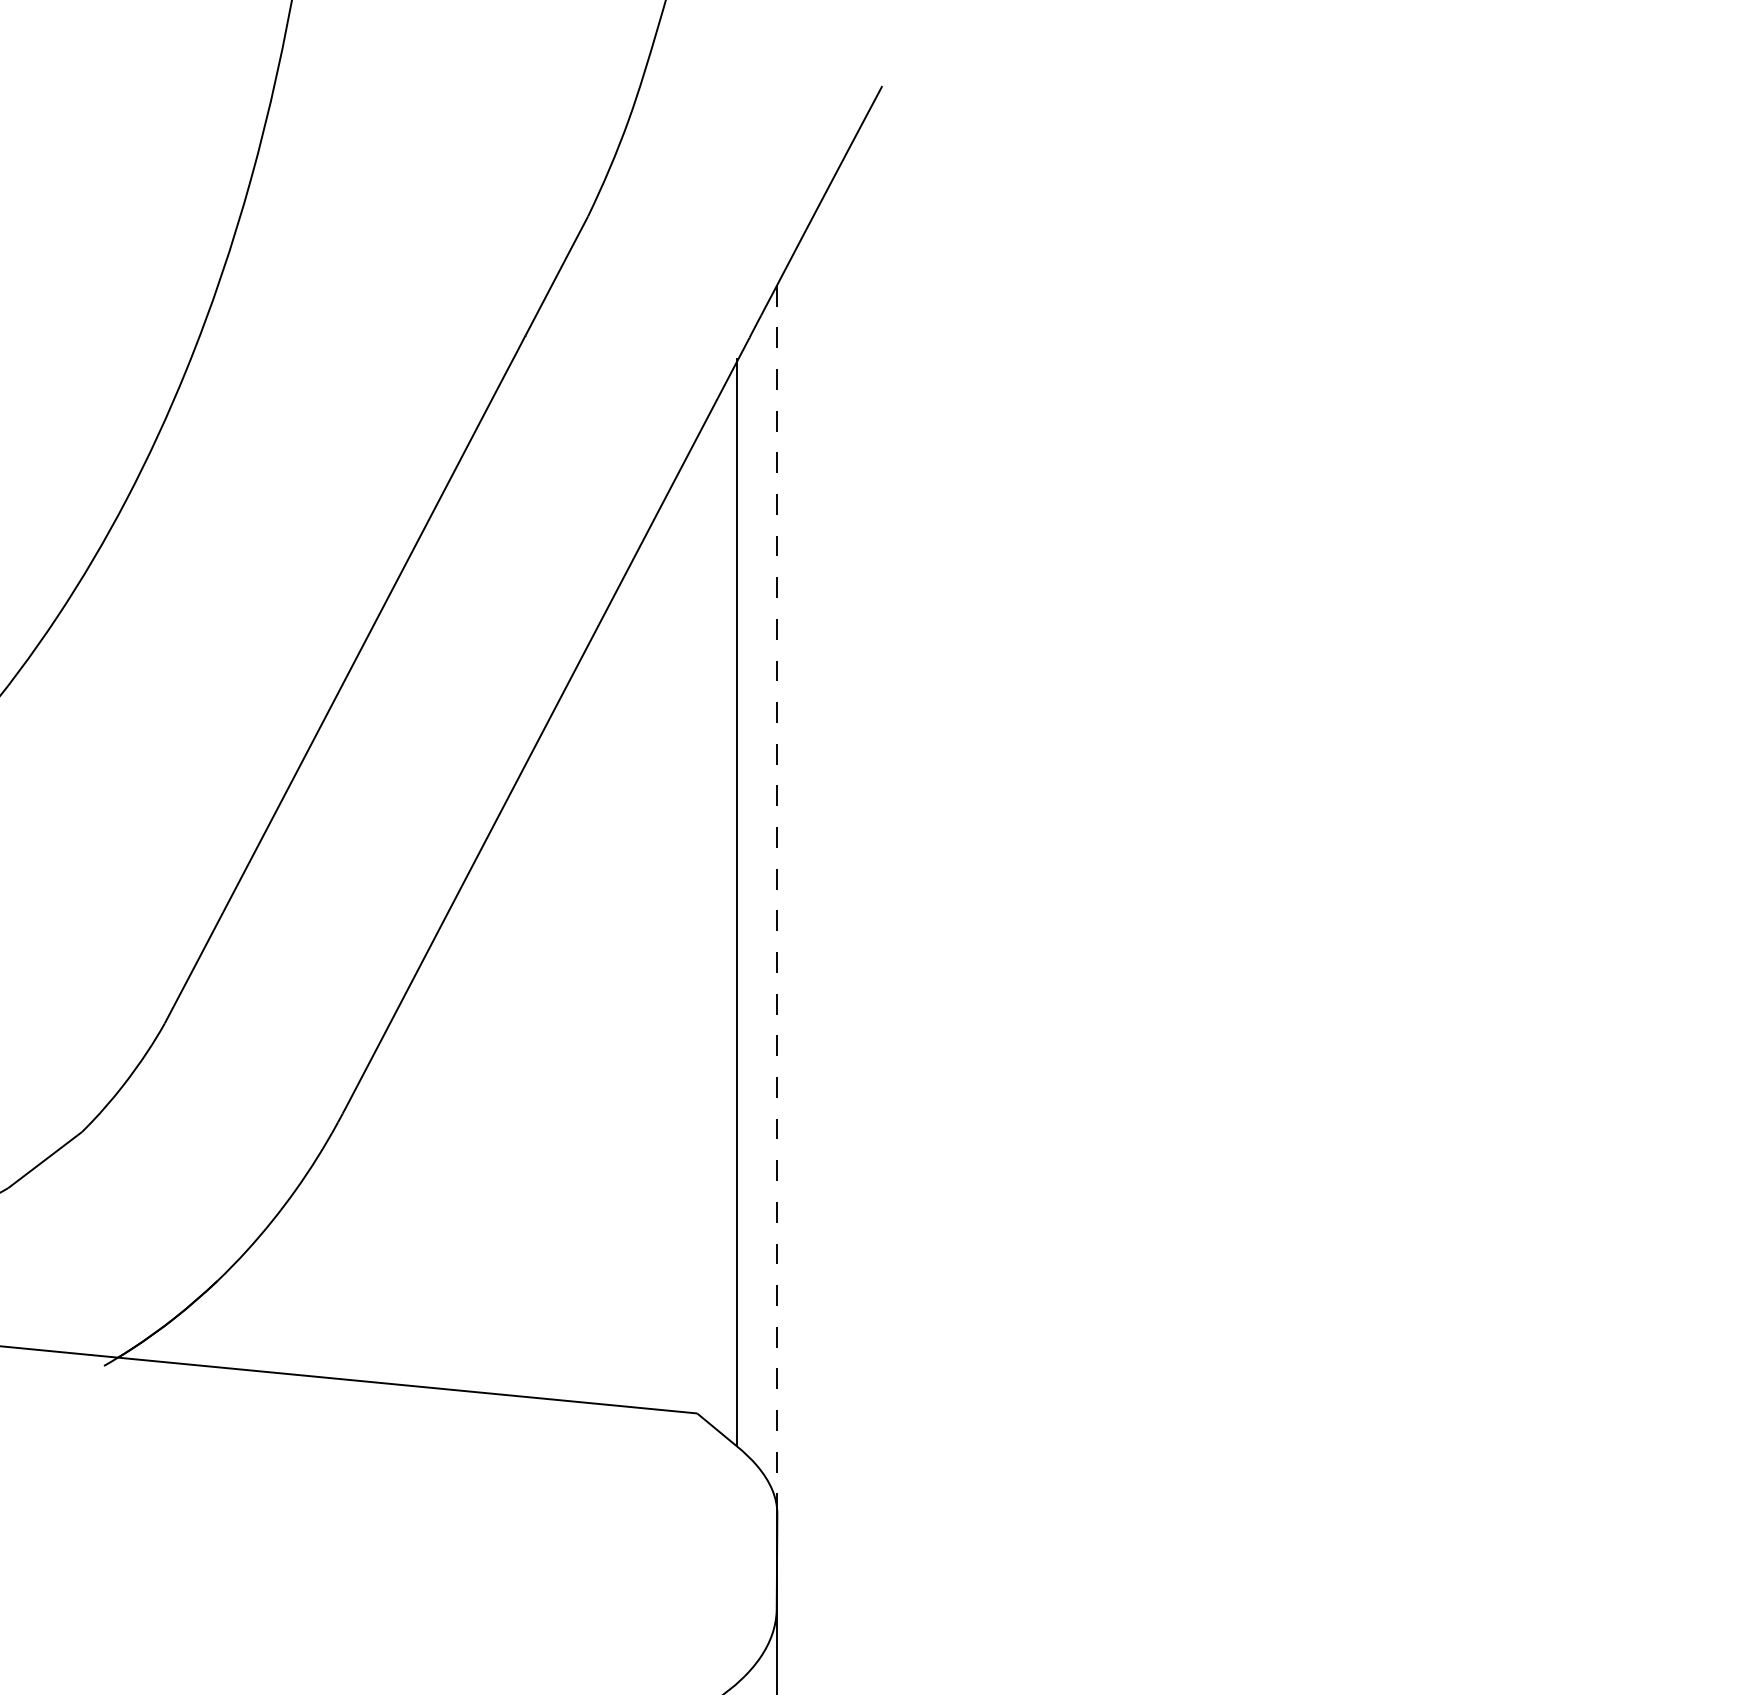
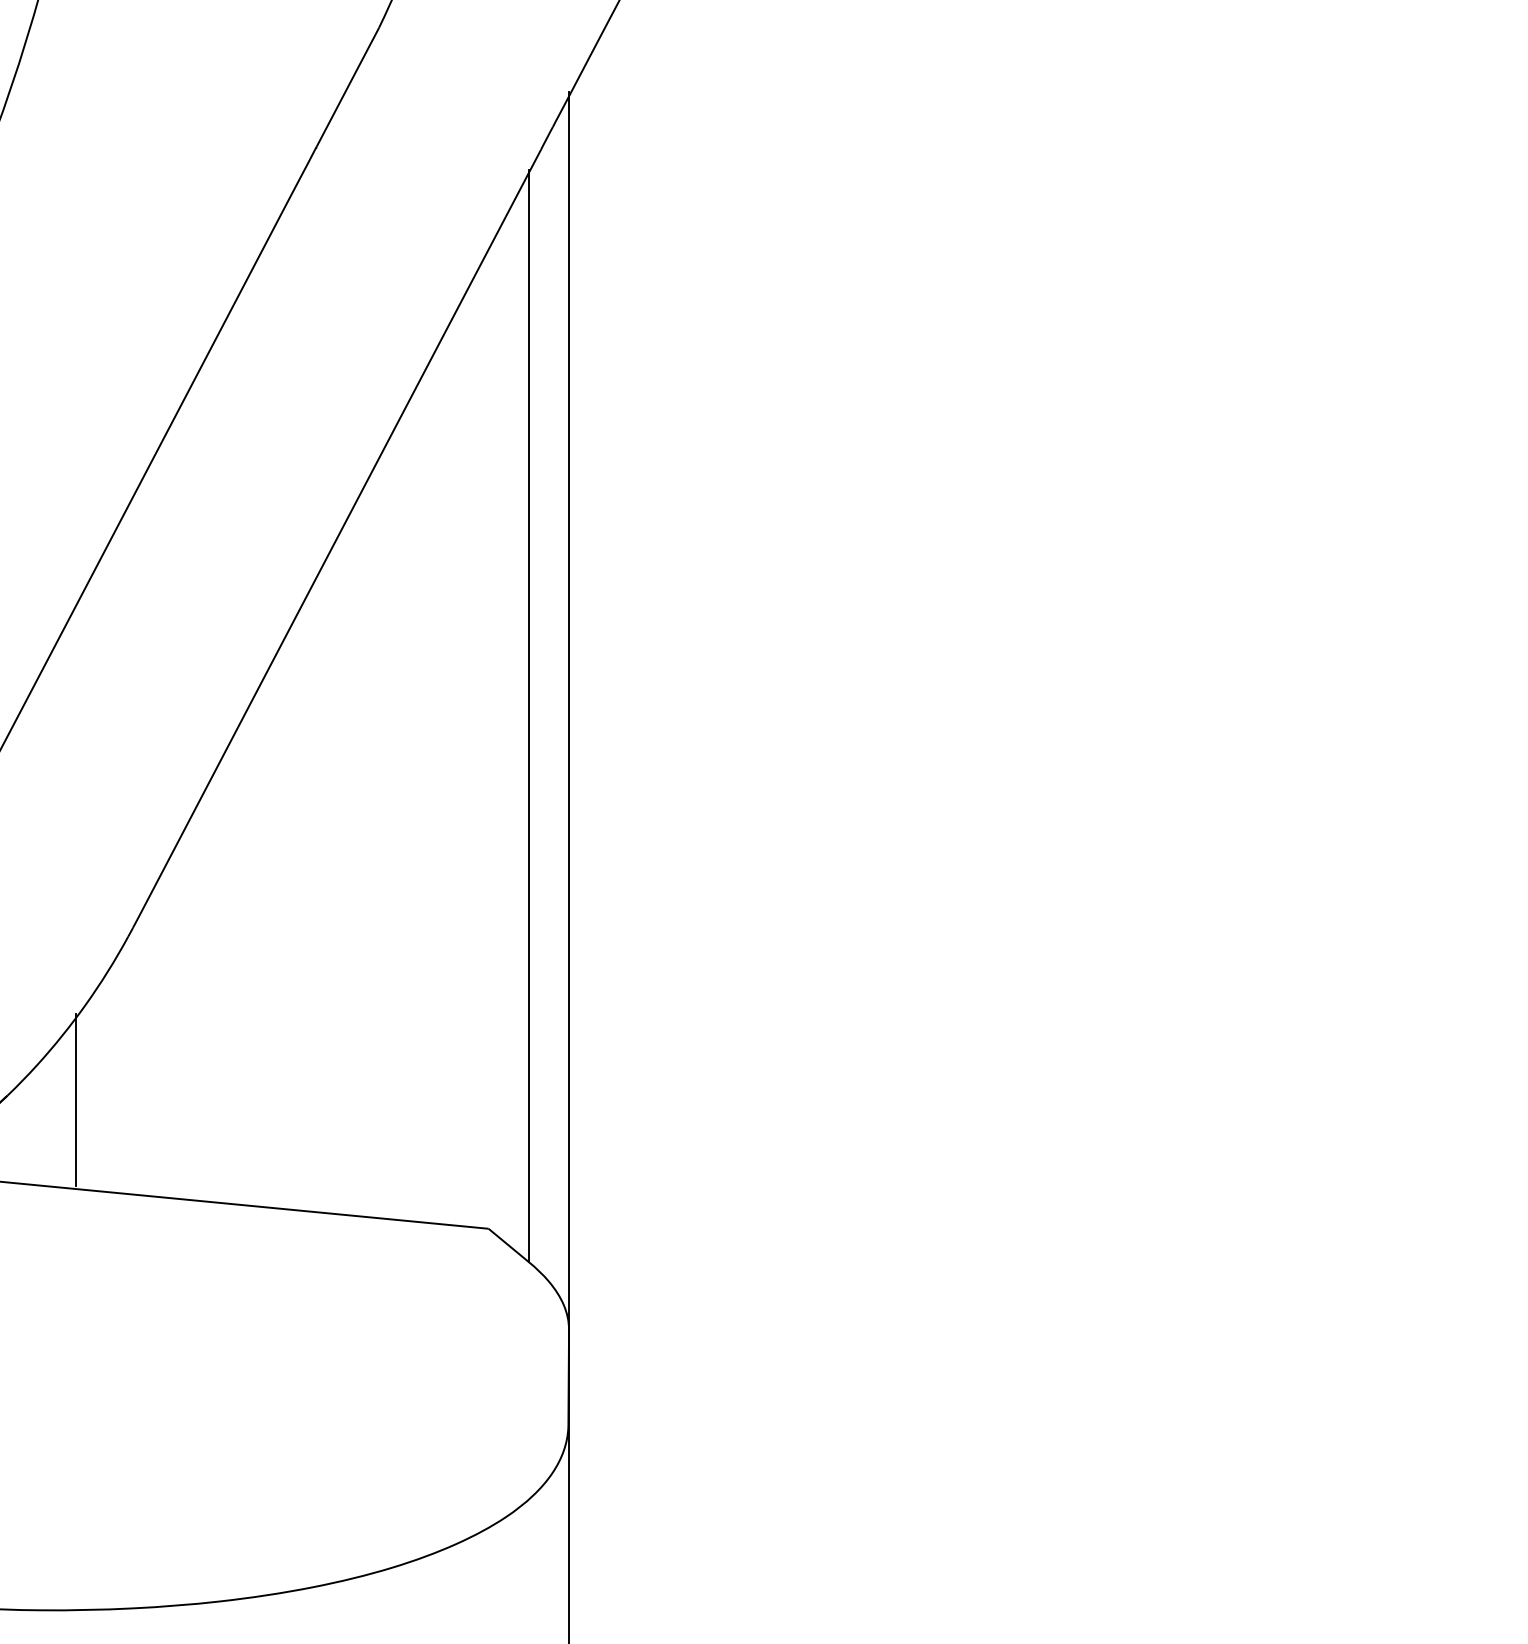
line: (777, 897) -> (569, 711), dashed -> solid
line: (285, 1284) -> (75, 1099), added

